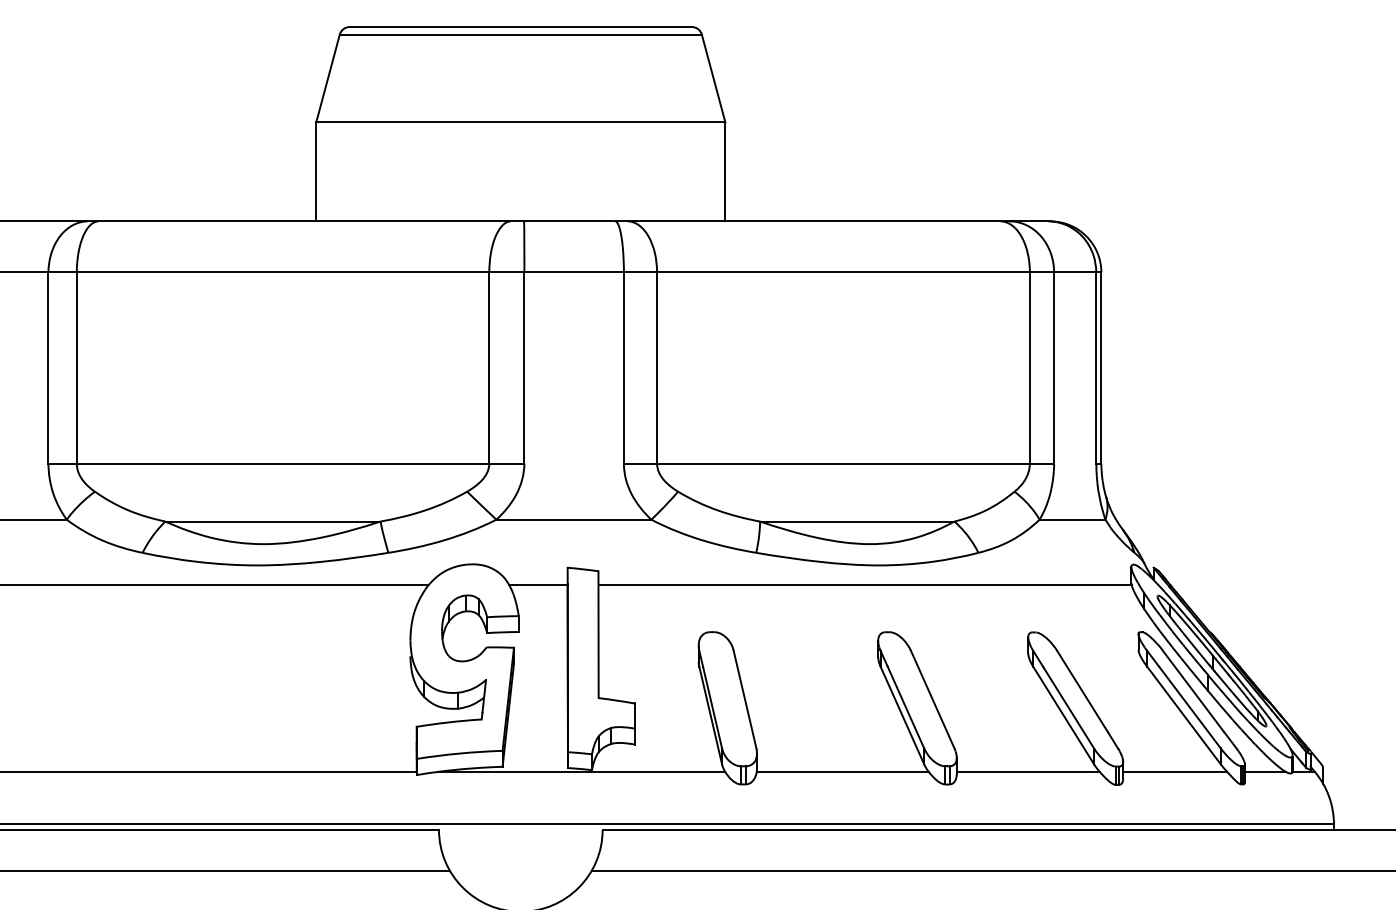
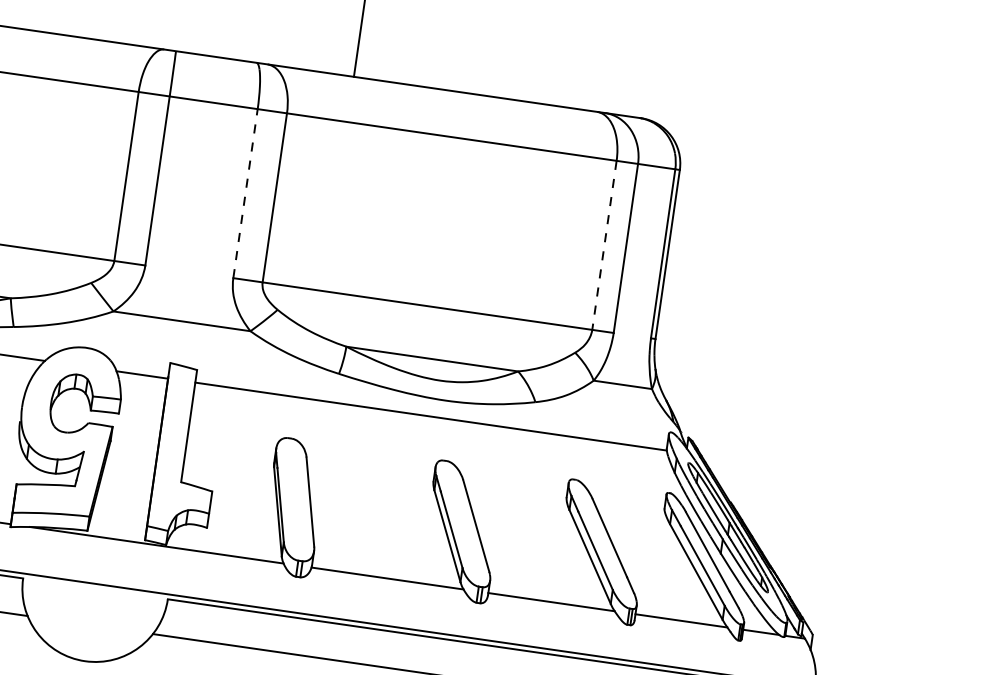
line: (623, 368) -> (245, 193), solid -> dashed
line: (1029, 368) -> (604, 245), solid -> dashed

